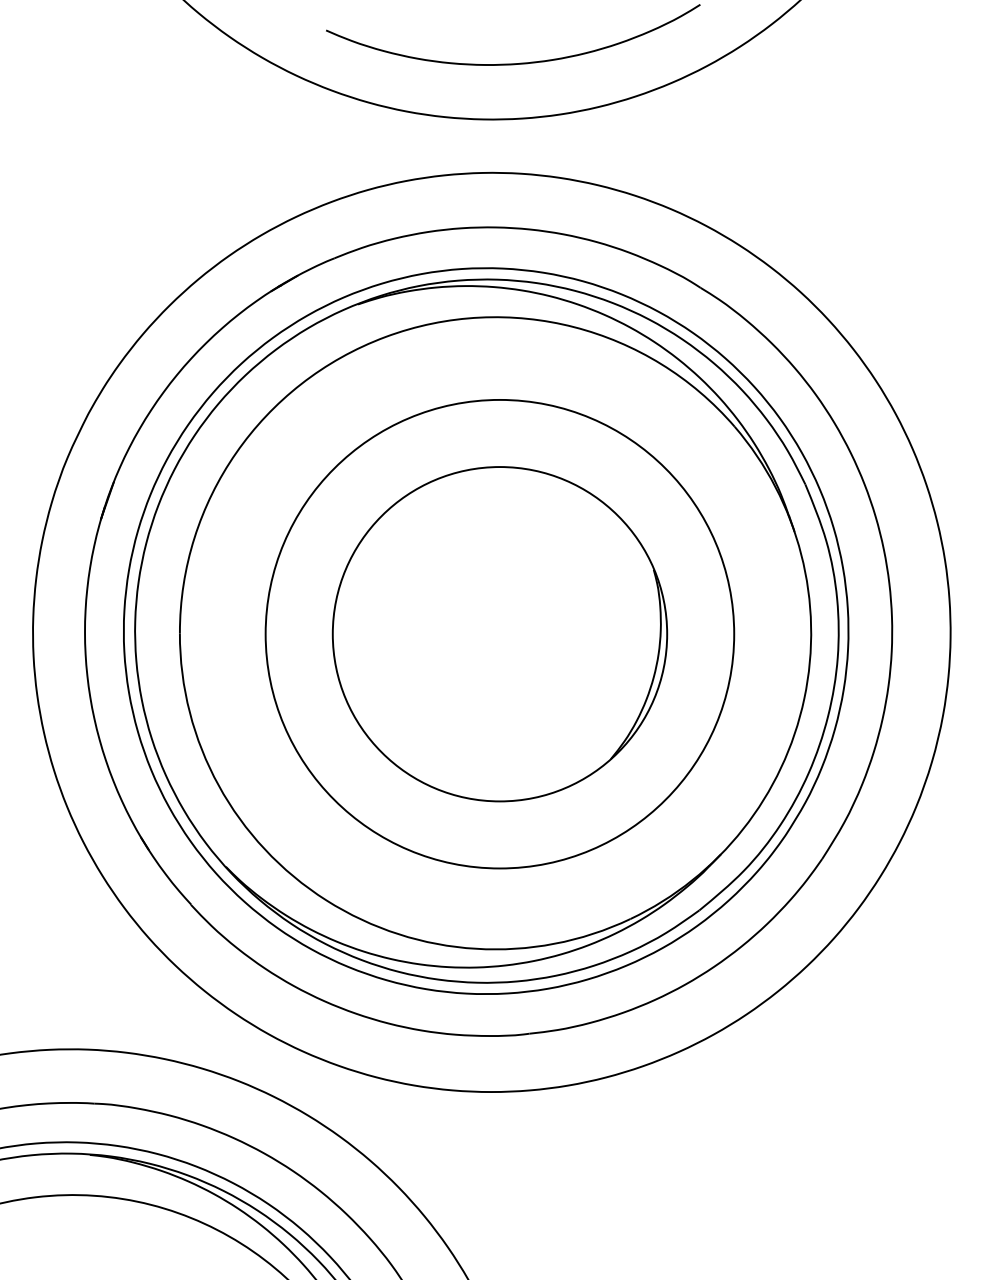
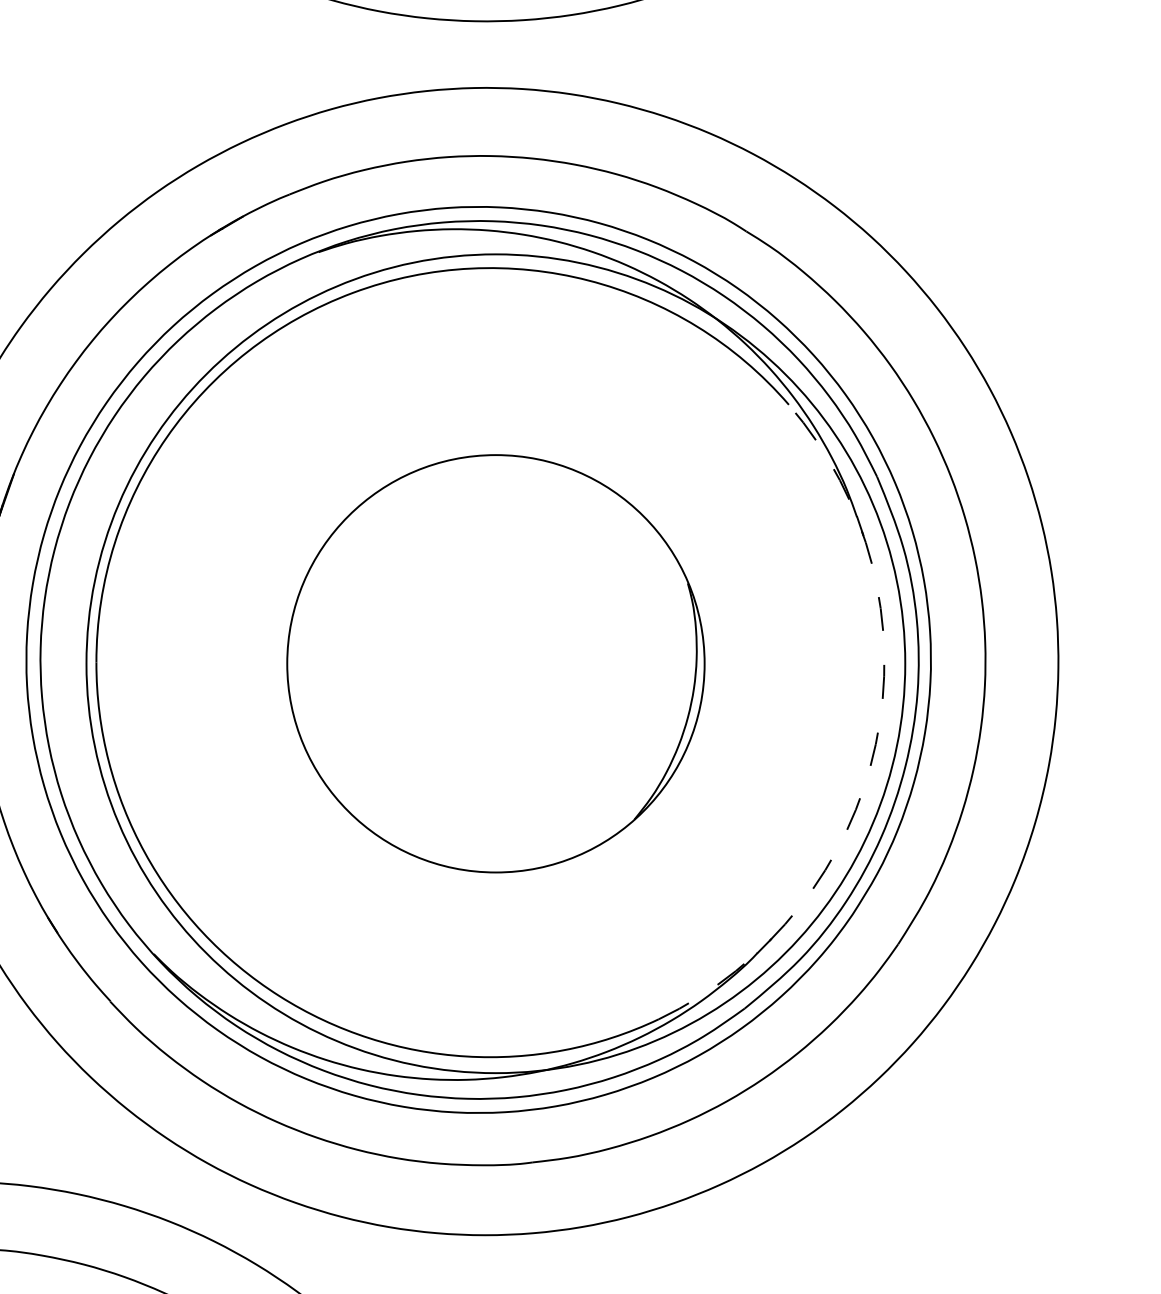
circle: (499, 633) -> (495, 662), size x1.4
arc: (804, 698) -> (876, 744), solid -> dashed

